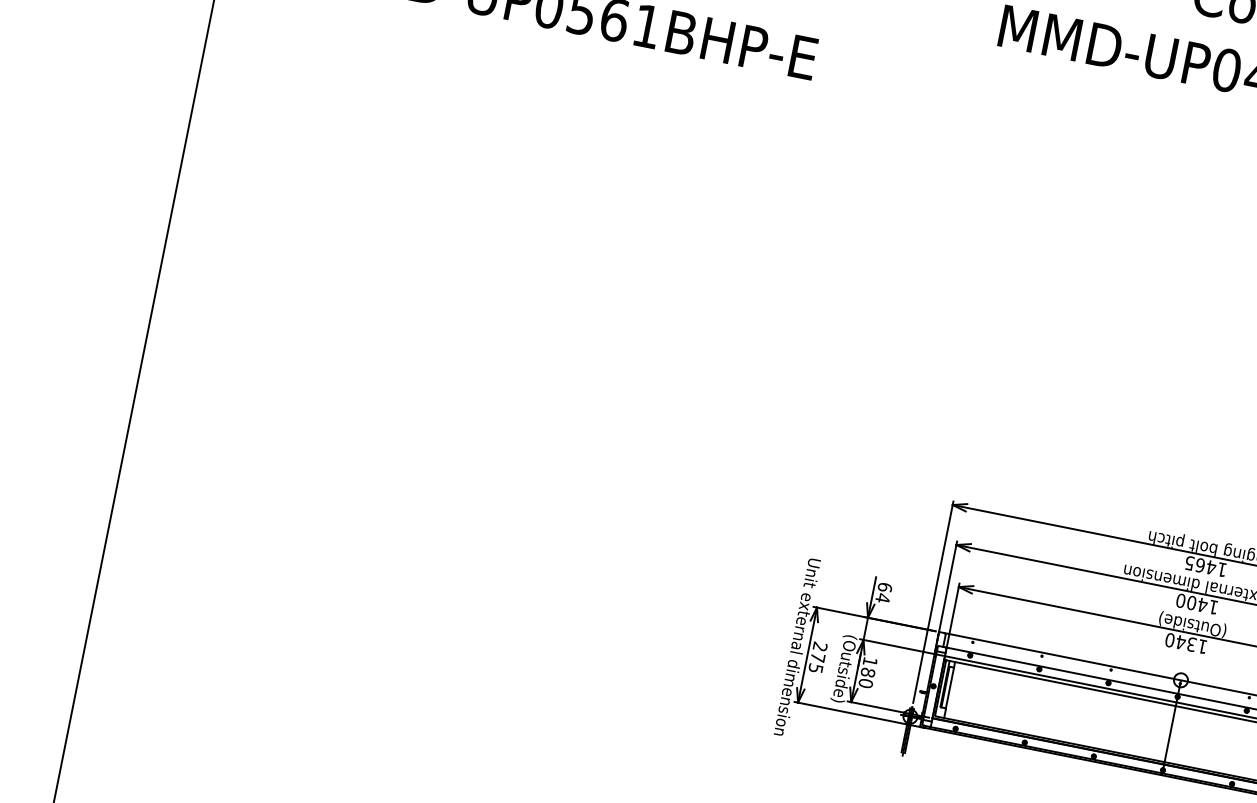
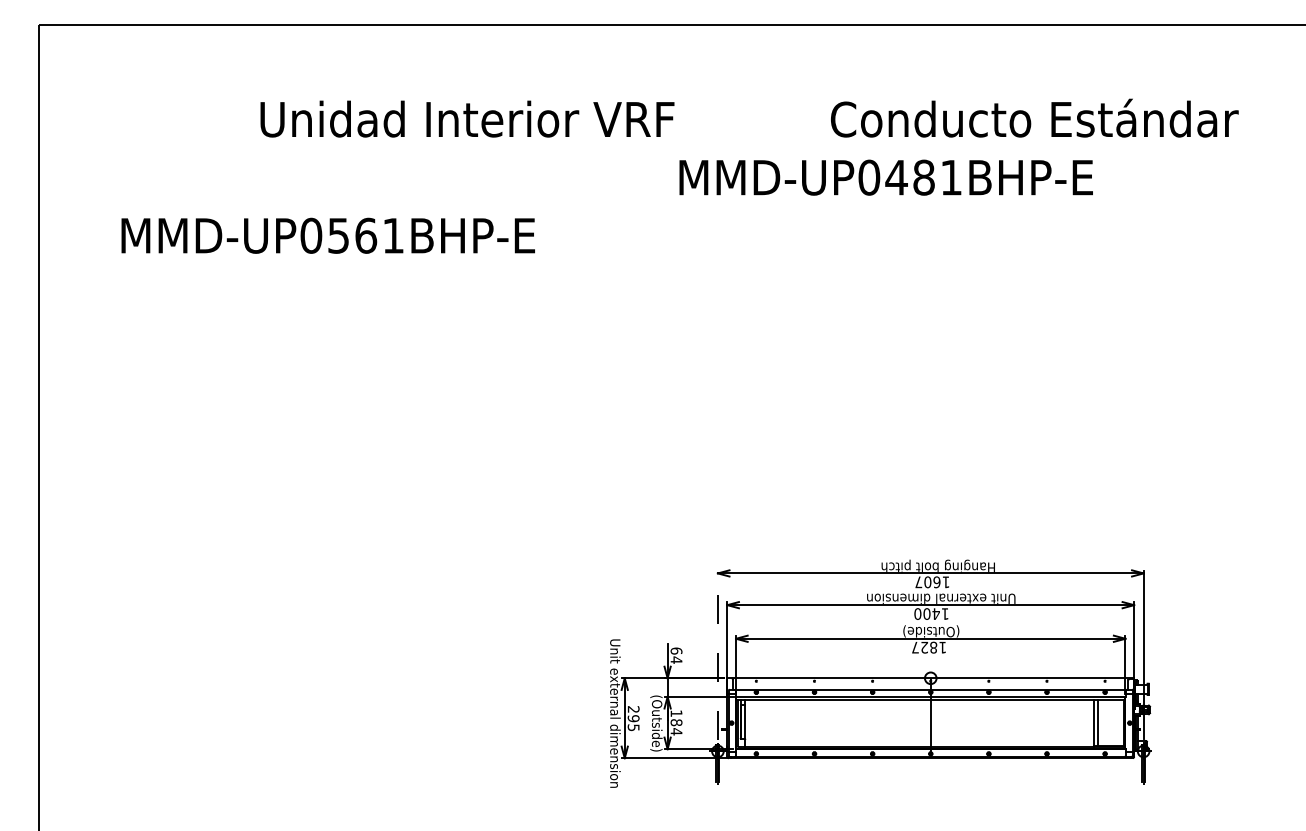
text: (1199, 565) -> (927, 582), 1465 -> 1607
line: (932, 602) -> (717, 655), solid -> dashed
text: (1180, 642) -> (924, 647), 1340 -> 1827
text: (817, 657) -> (633, 718), 275 -> 295
text: (865, 683) -> (676, 731), 180 -> 184

